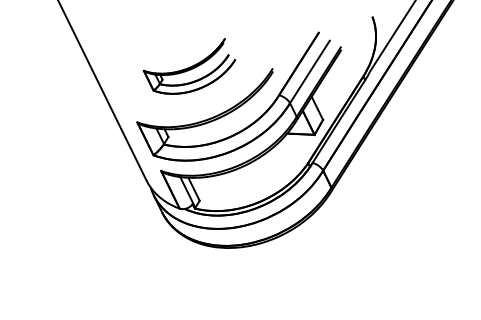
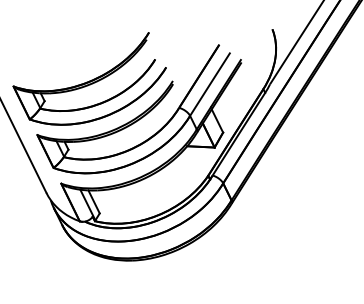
part: (189, 66) -> (89, 79), size x1.67

